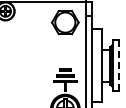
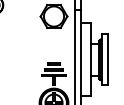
line: (119, 65) -> (108, 59), dashed -> solid

